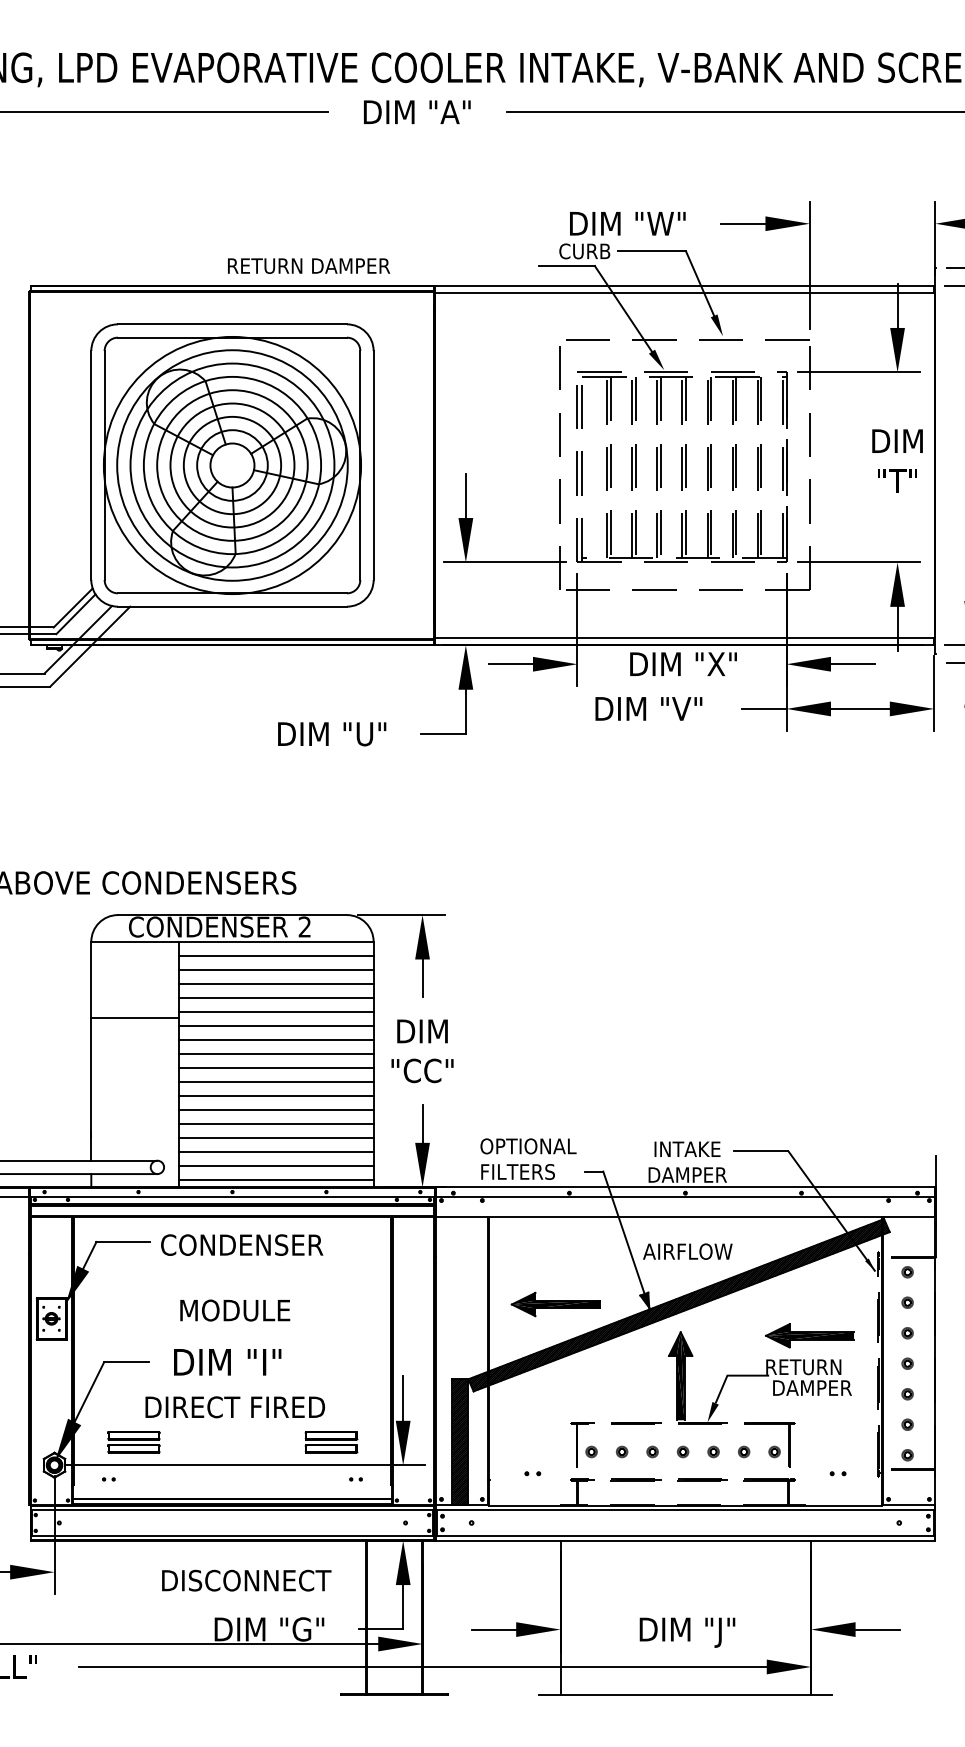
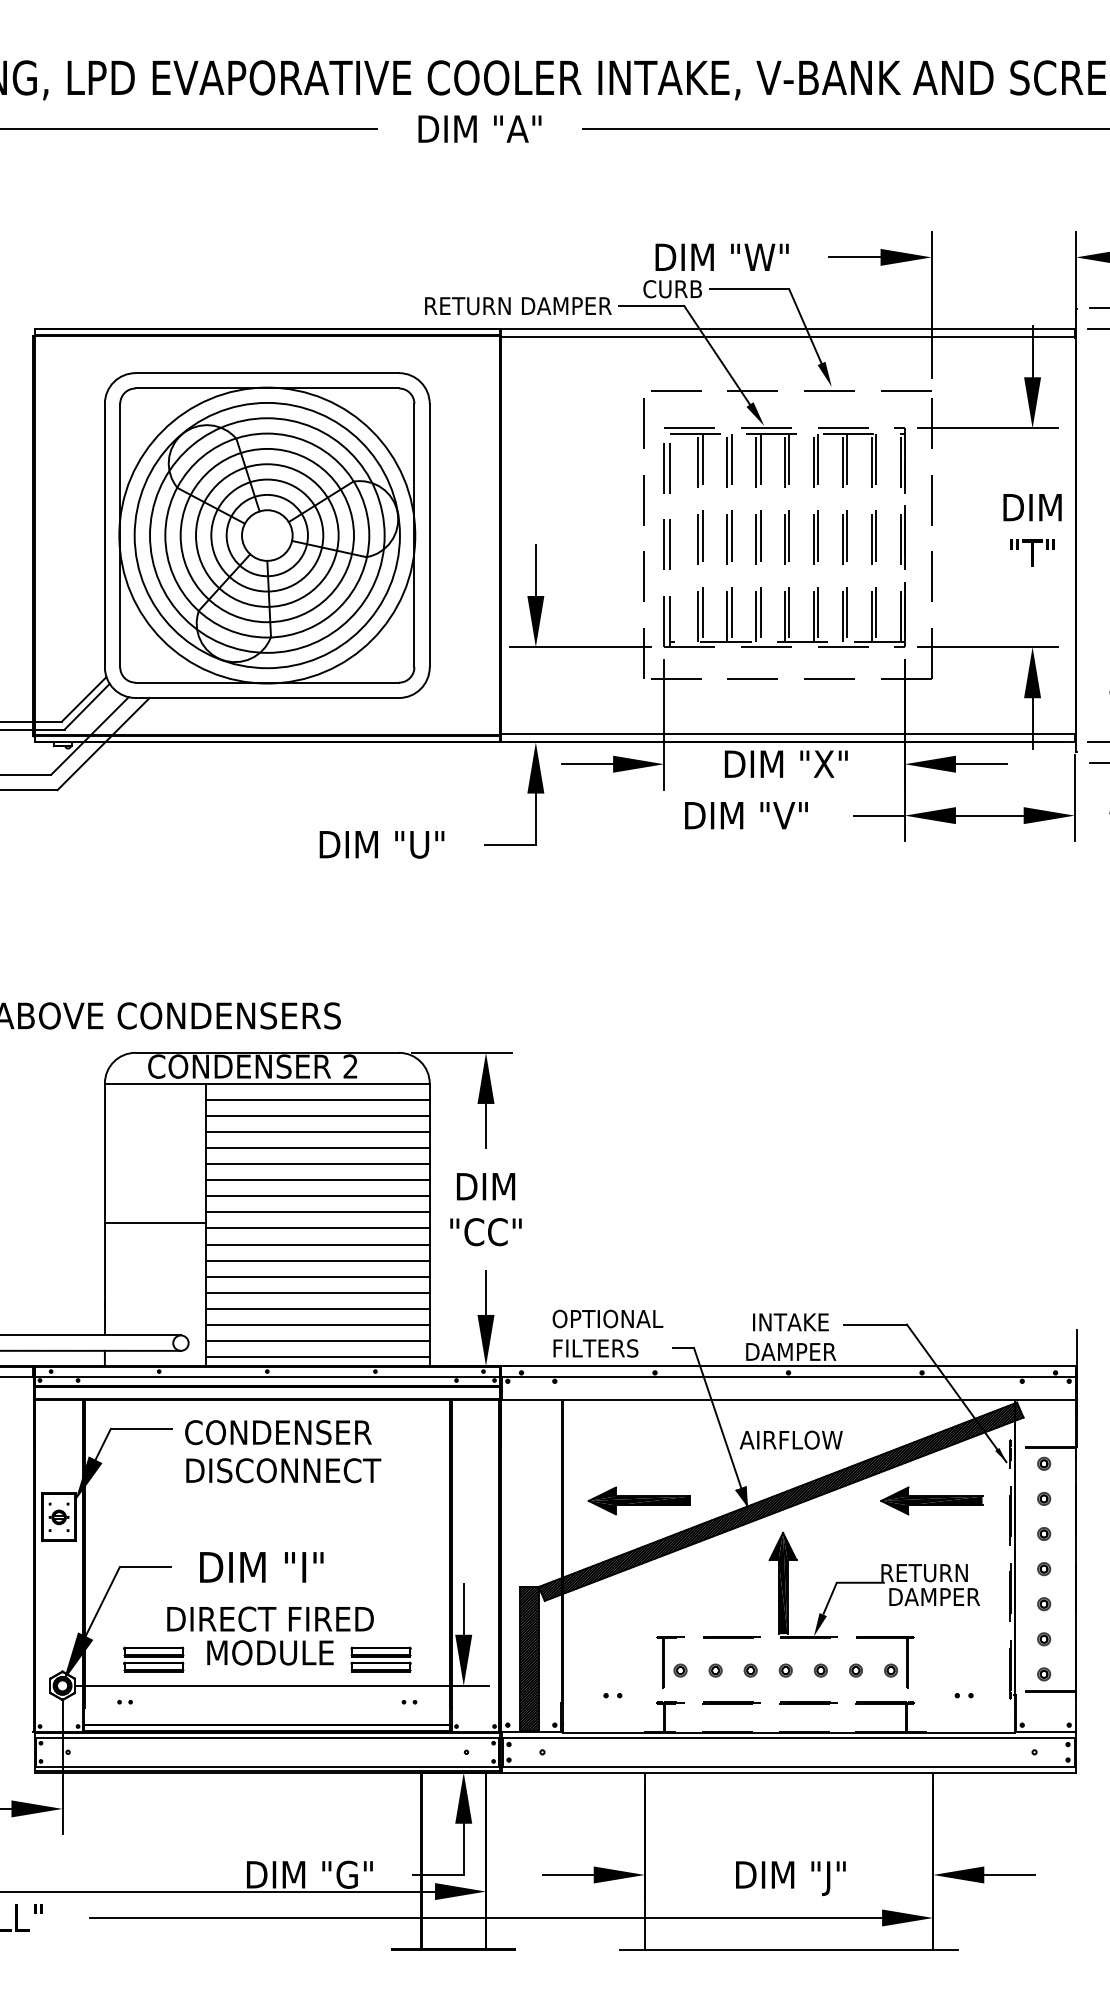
text: (309, 266) -> (518, 306), moved
line: (134, 1018) -> (154, 1223), moved
text: (235, 1310) -> (270, 1652), moved
part: (809, 1335) -> (931, 1500), moved
text: (246, 1580) -> (283, 1470), moved

